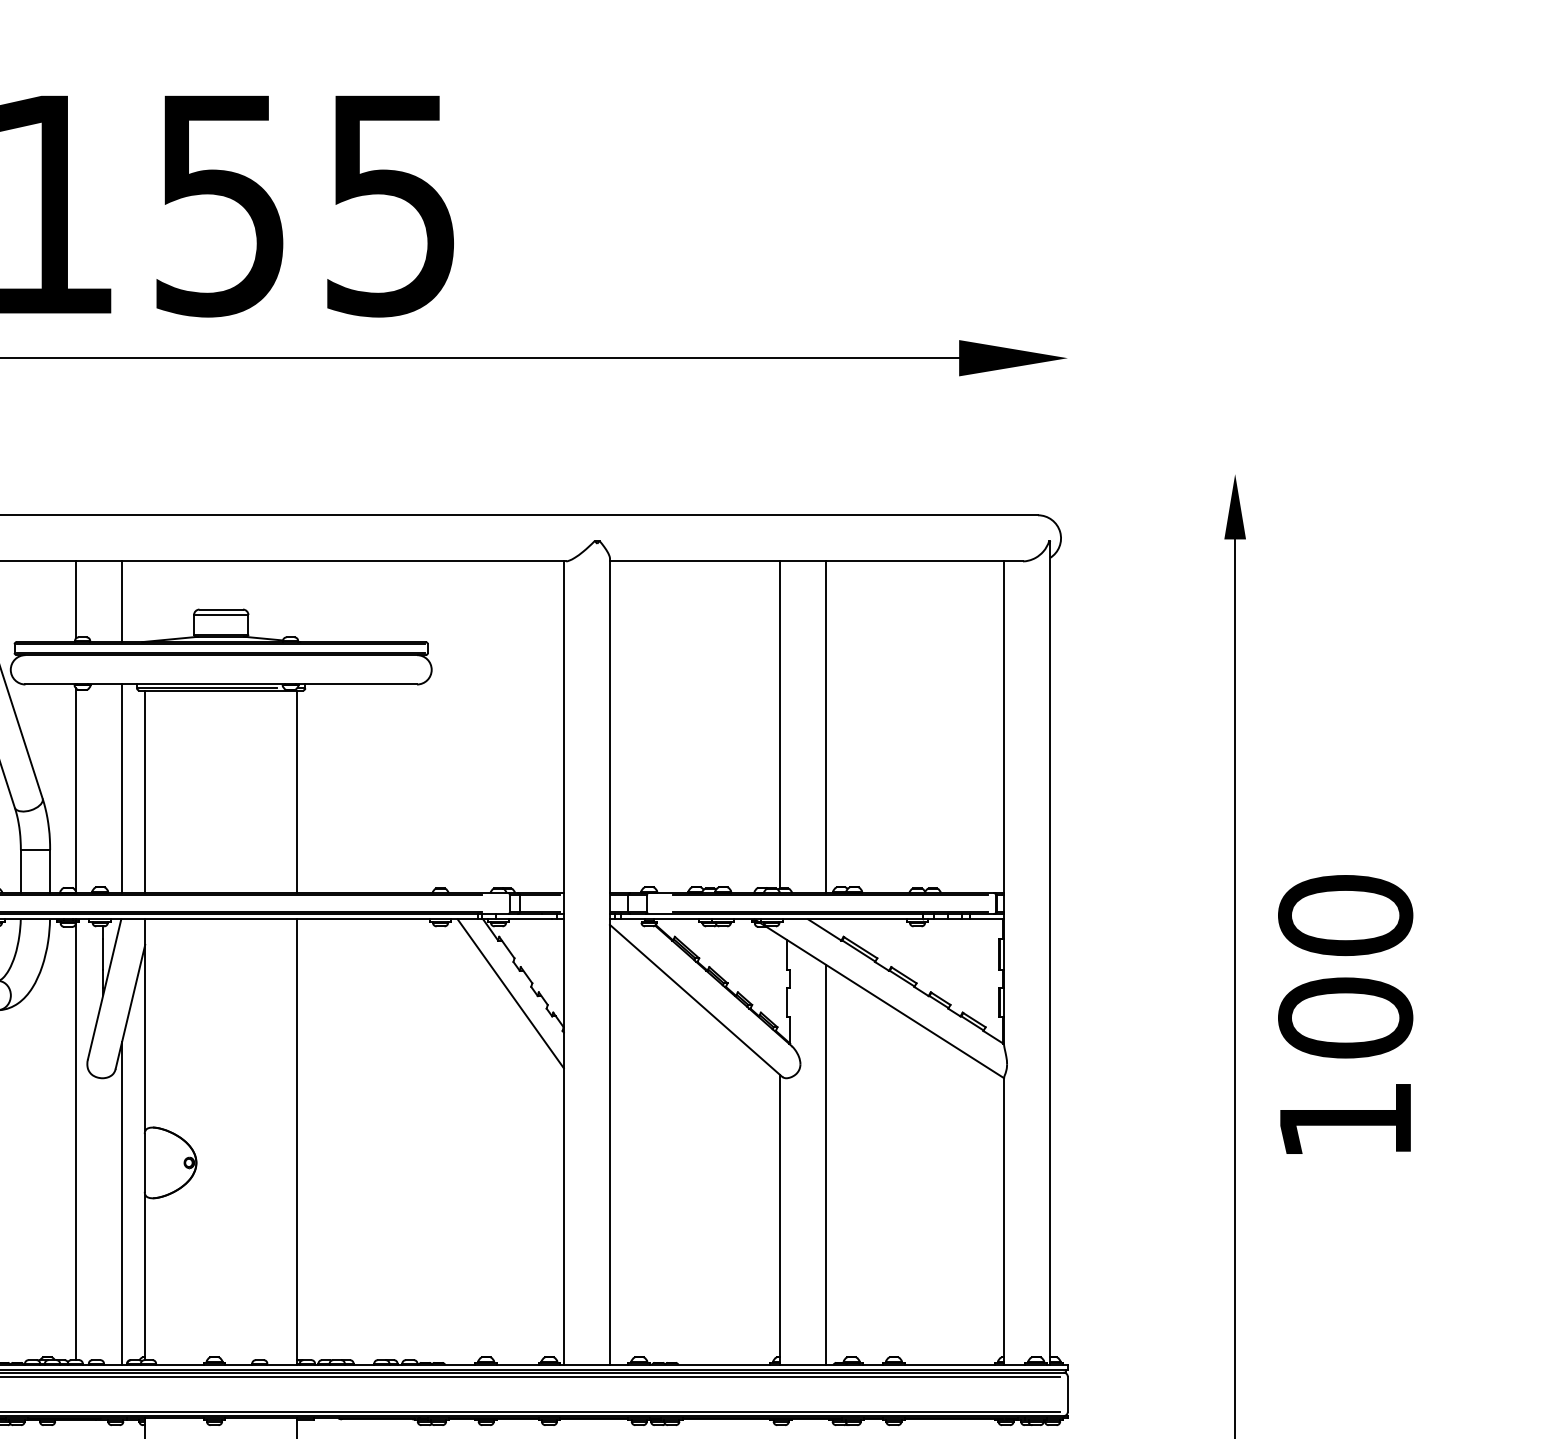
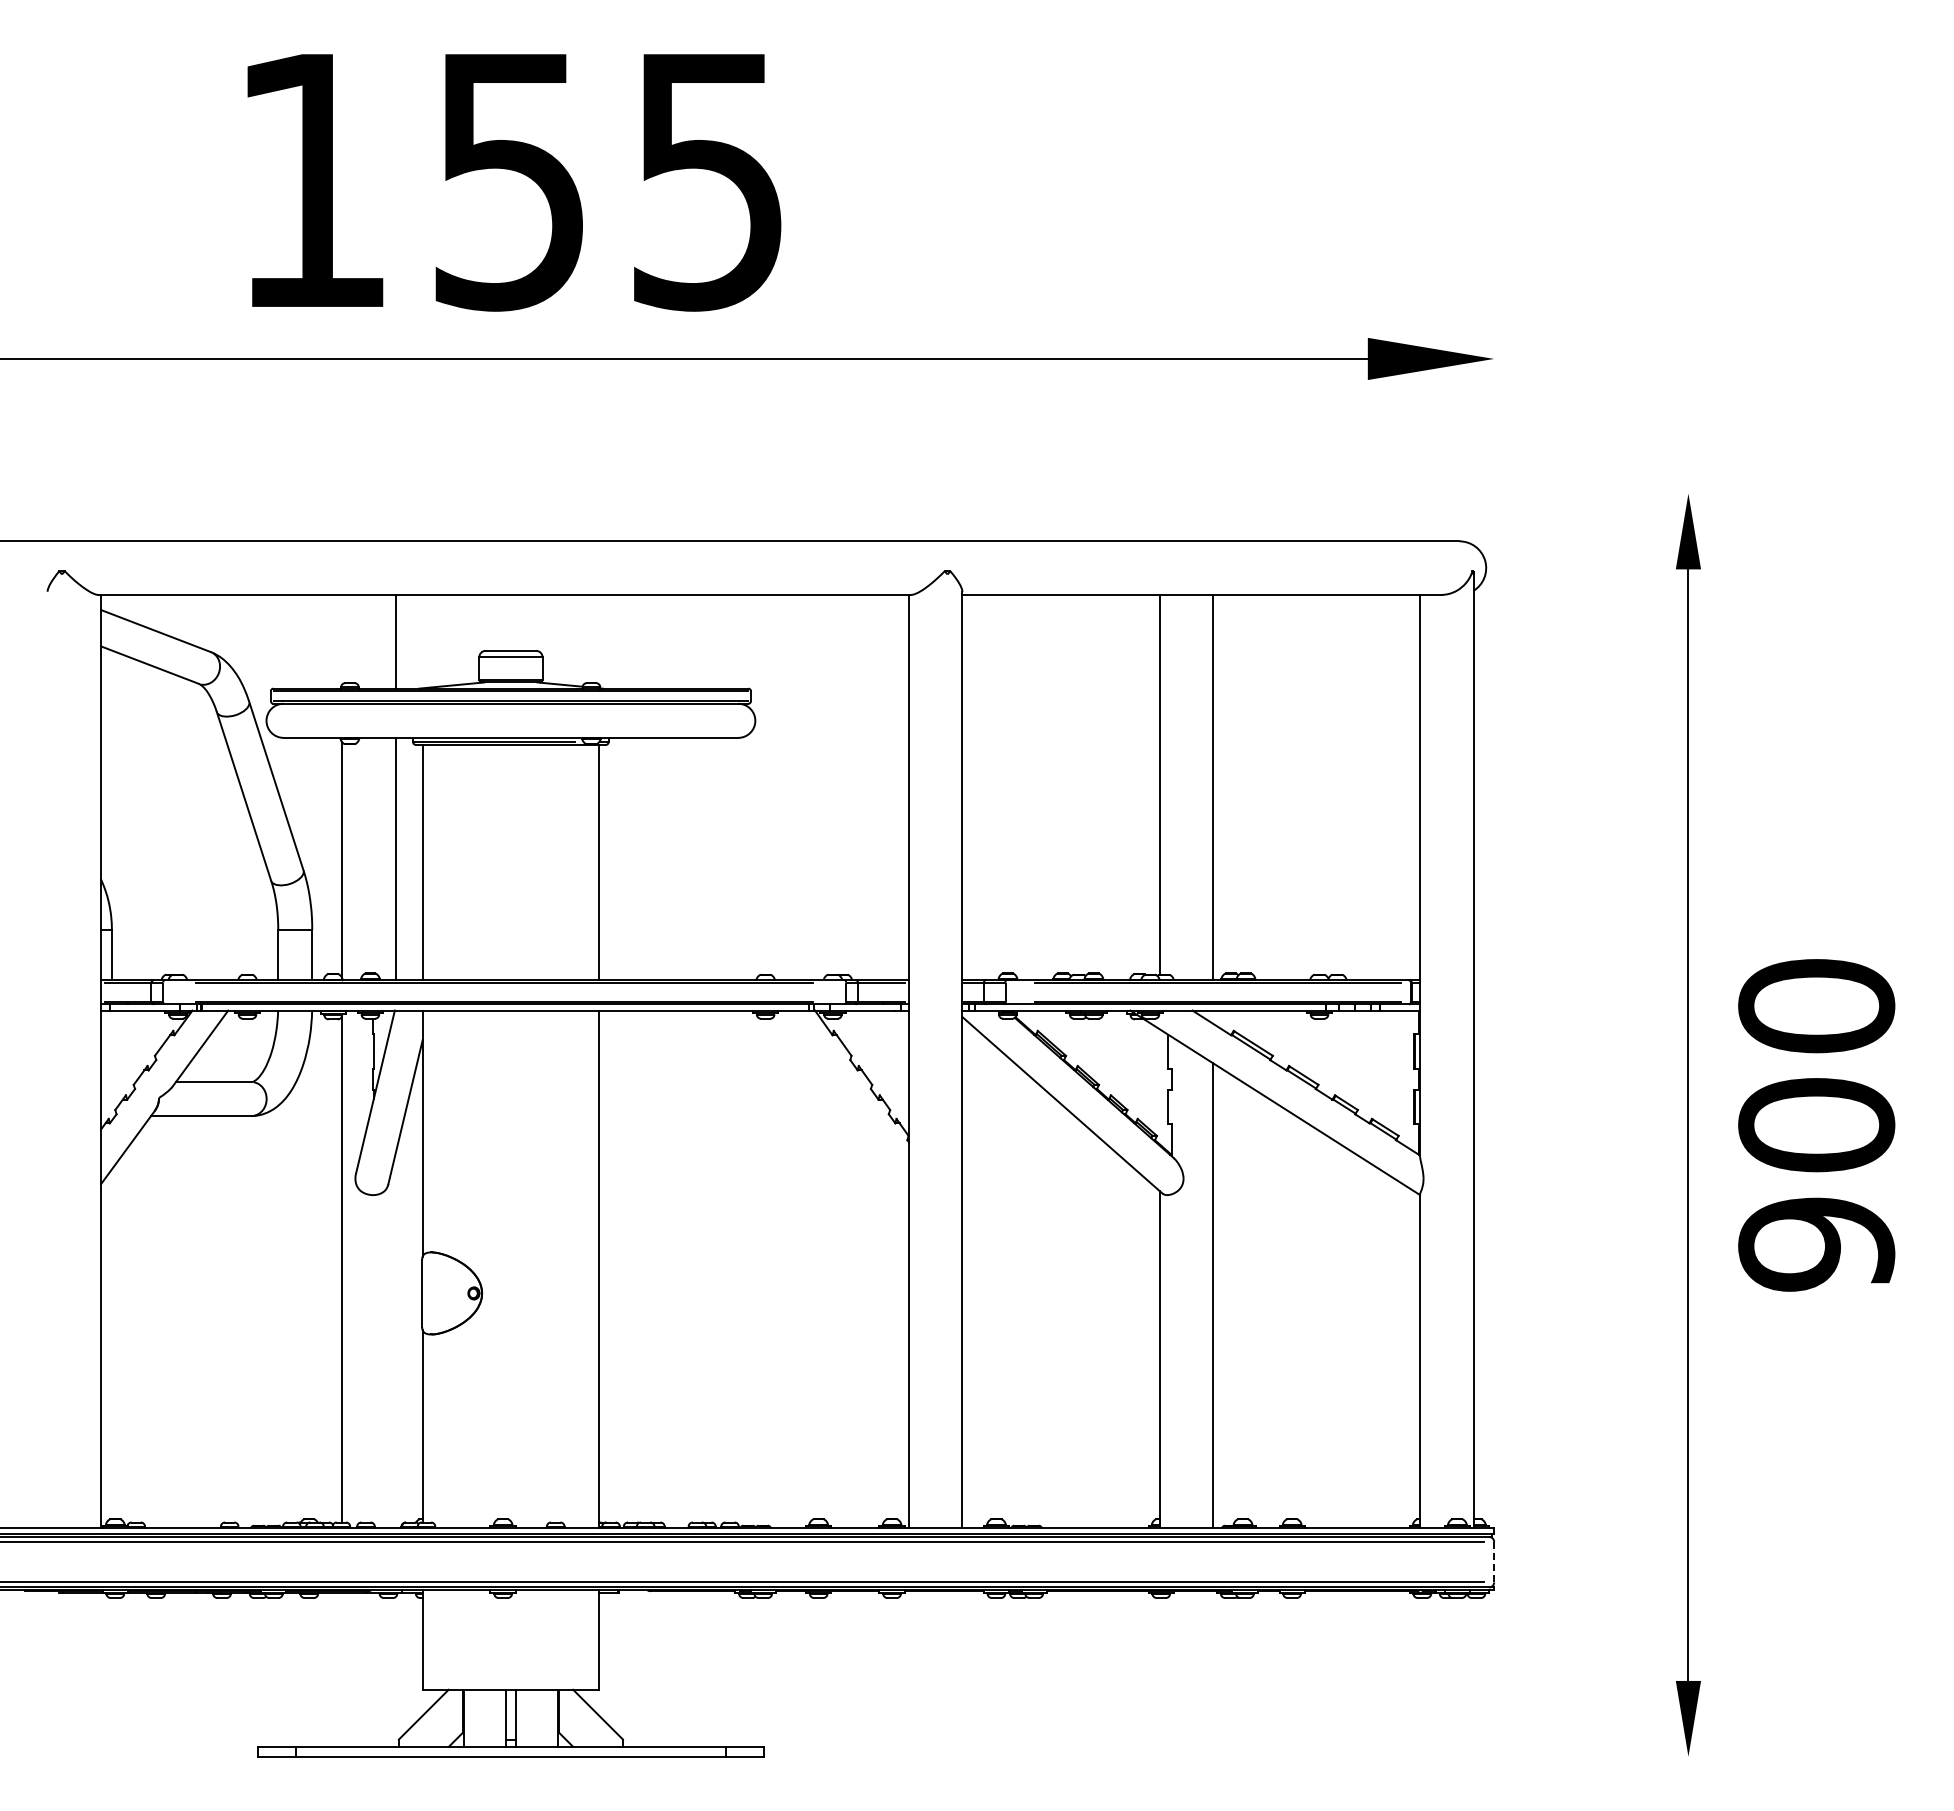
line: (76, 599) -> (342, 639), removed
line: (510, 993) -> (846, 1096), removed
text: (1345, 1120) -> (1816, 1244), 100 -> 900
line: (121, 1203) -> (395, 1340), removed
line: (1068, 1393) -> (1494, 1561), solid -> dashed

